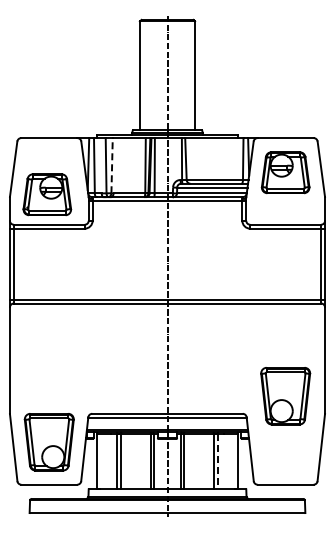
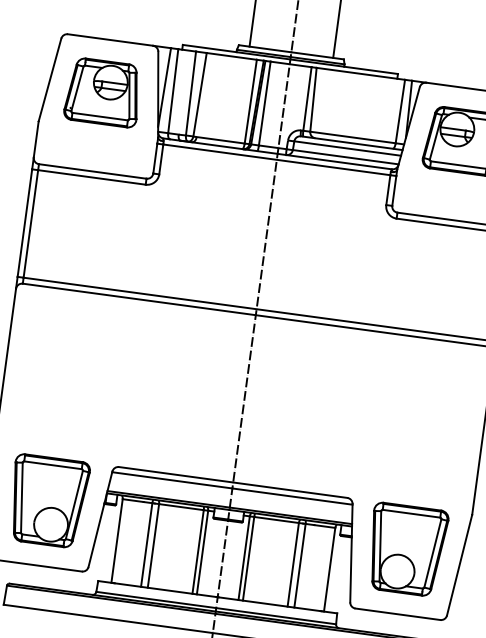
line: (112, 165) -> (200, 94), dashed -> solid
part: (47, 194) -> (103, 92), moved
part: (285, 396) -> (406, 550), moved
line: (218, 461) -> (300, 565), dashed -> solid

